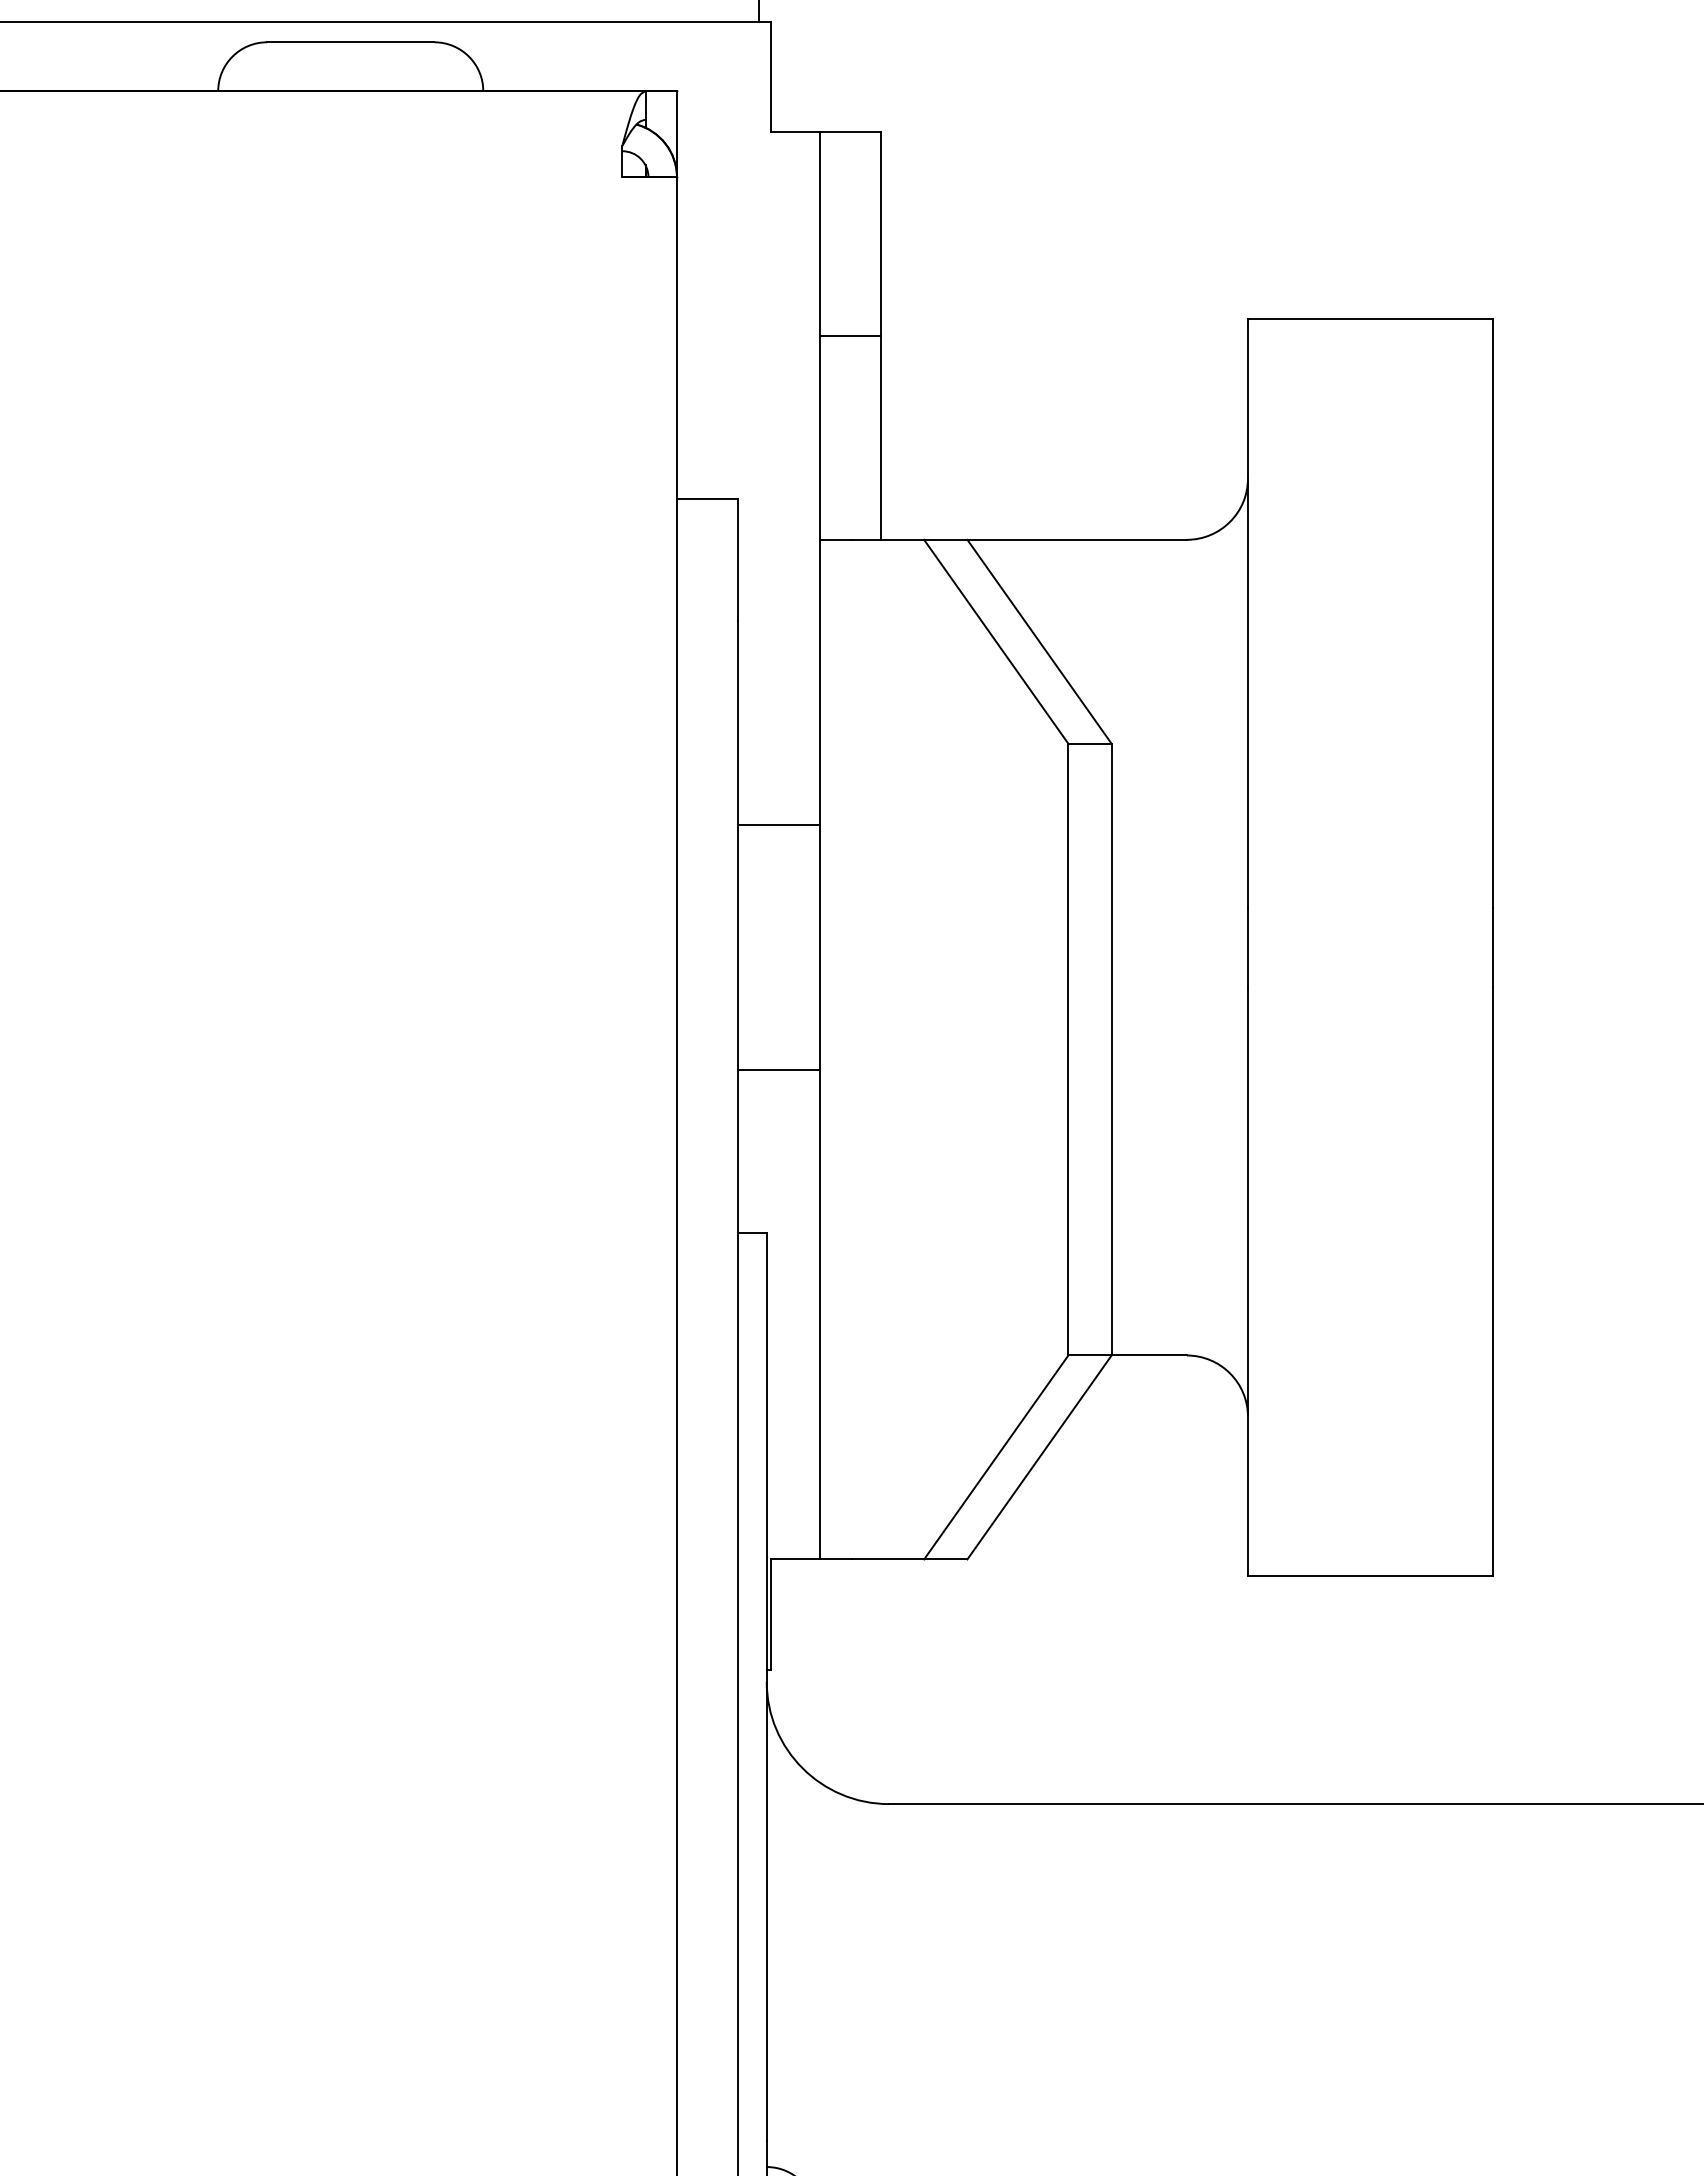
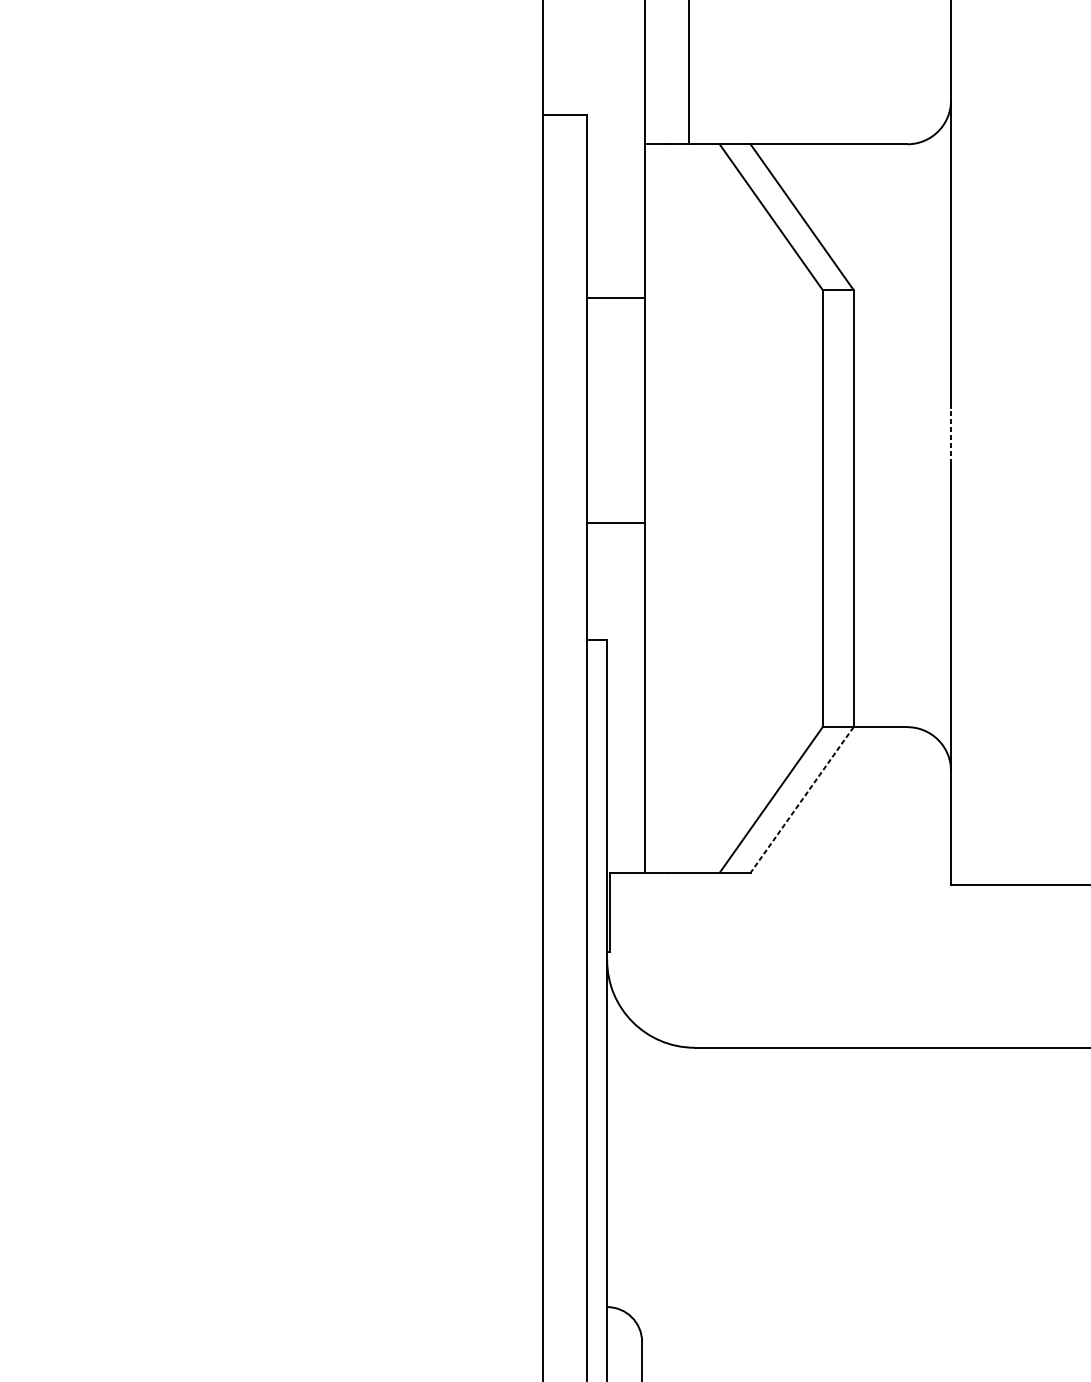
line: (778, 825) -> (615, 298), moved
line: (1247, 947) -> (950, 435), solid -> dashed
line: (1039, 1457) -> (802, 800), solid -> dashed

